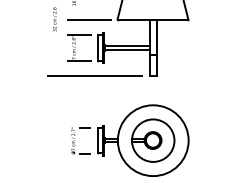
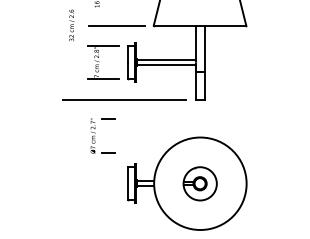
part: (152, 140) -> (199, 183), size x0.6
part: (75, 141) -> (95, 136), moved

